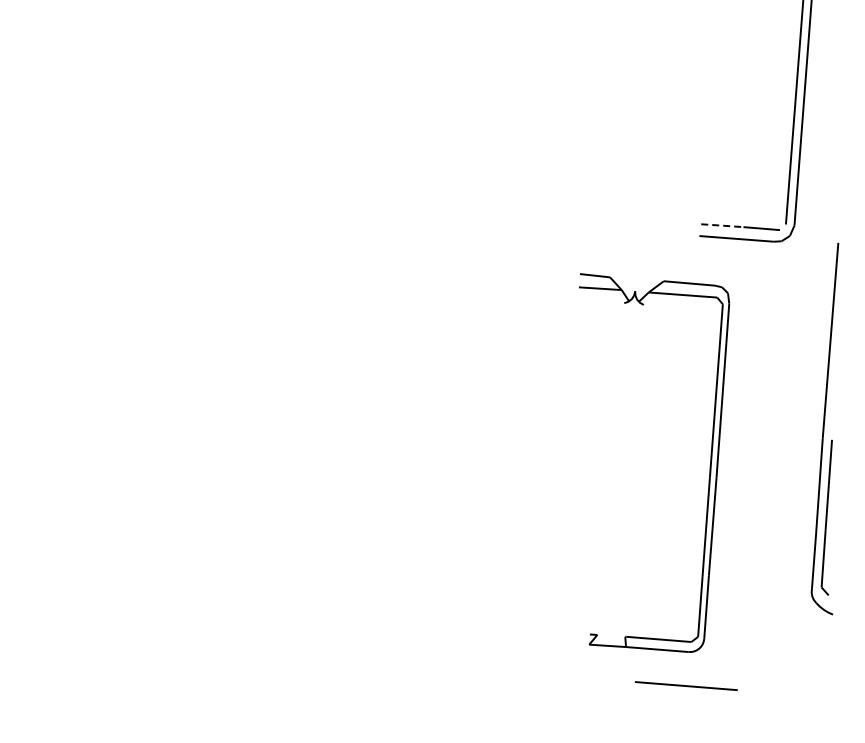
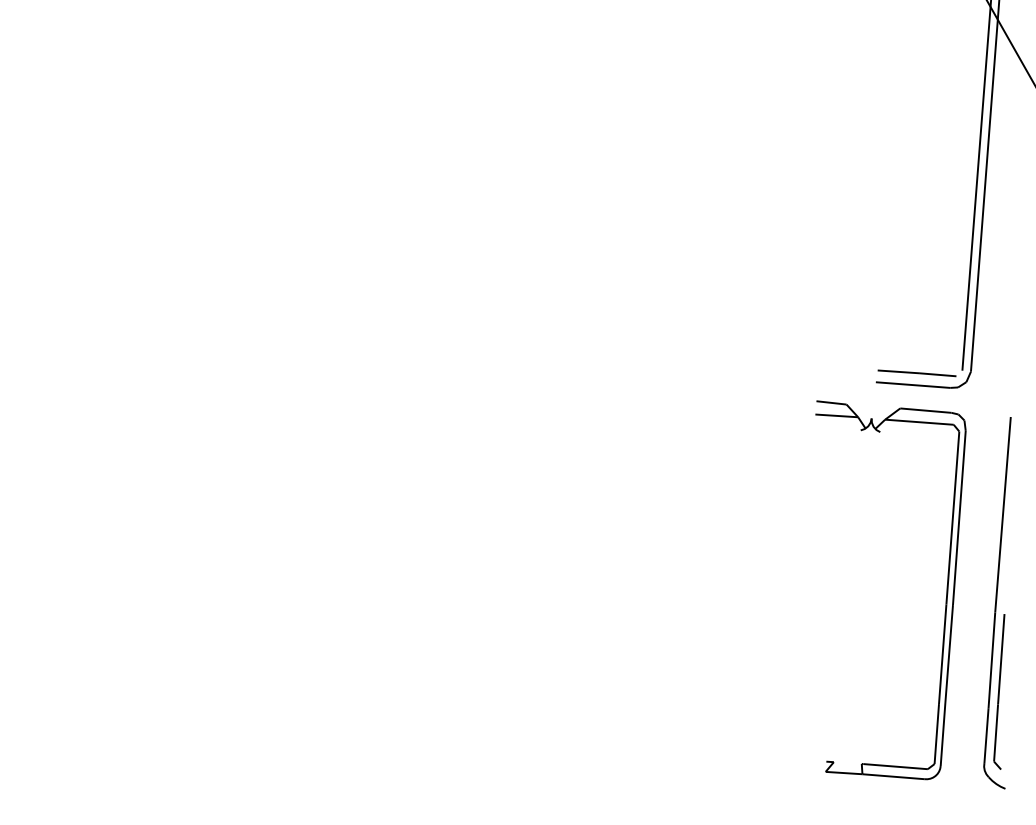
line: (723, 225) -> (899, 371), dashed -> solid
part: (825, 429) -> (997, 603), moved
part: (709, 472) -> (945, 599), moved

